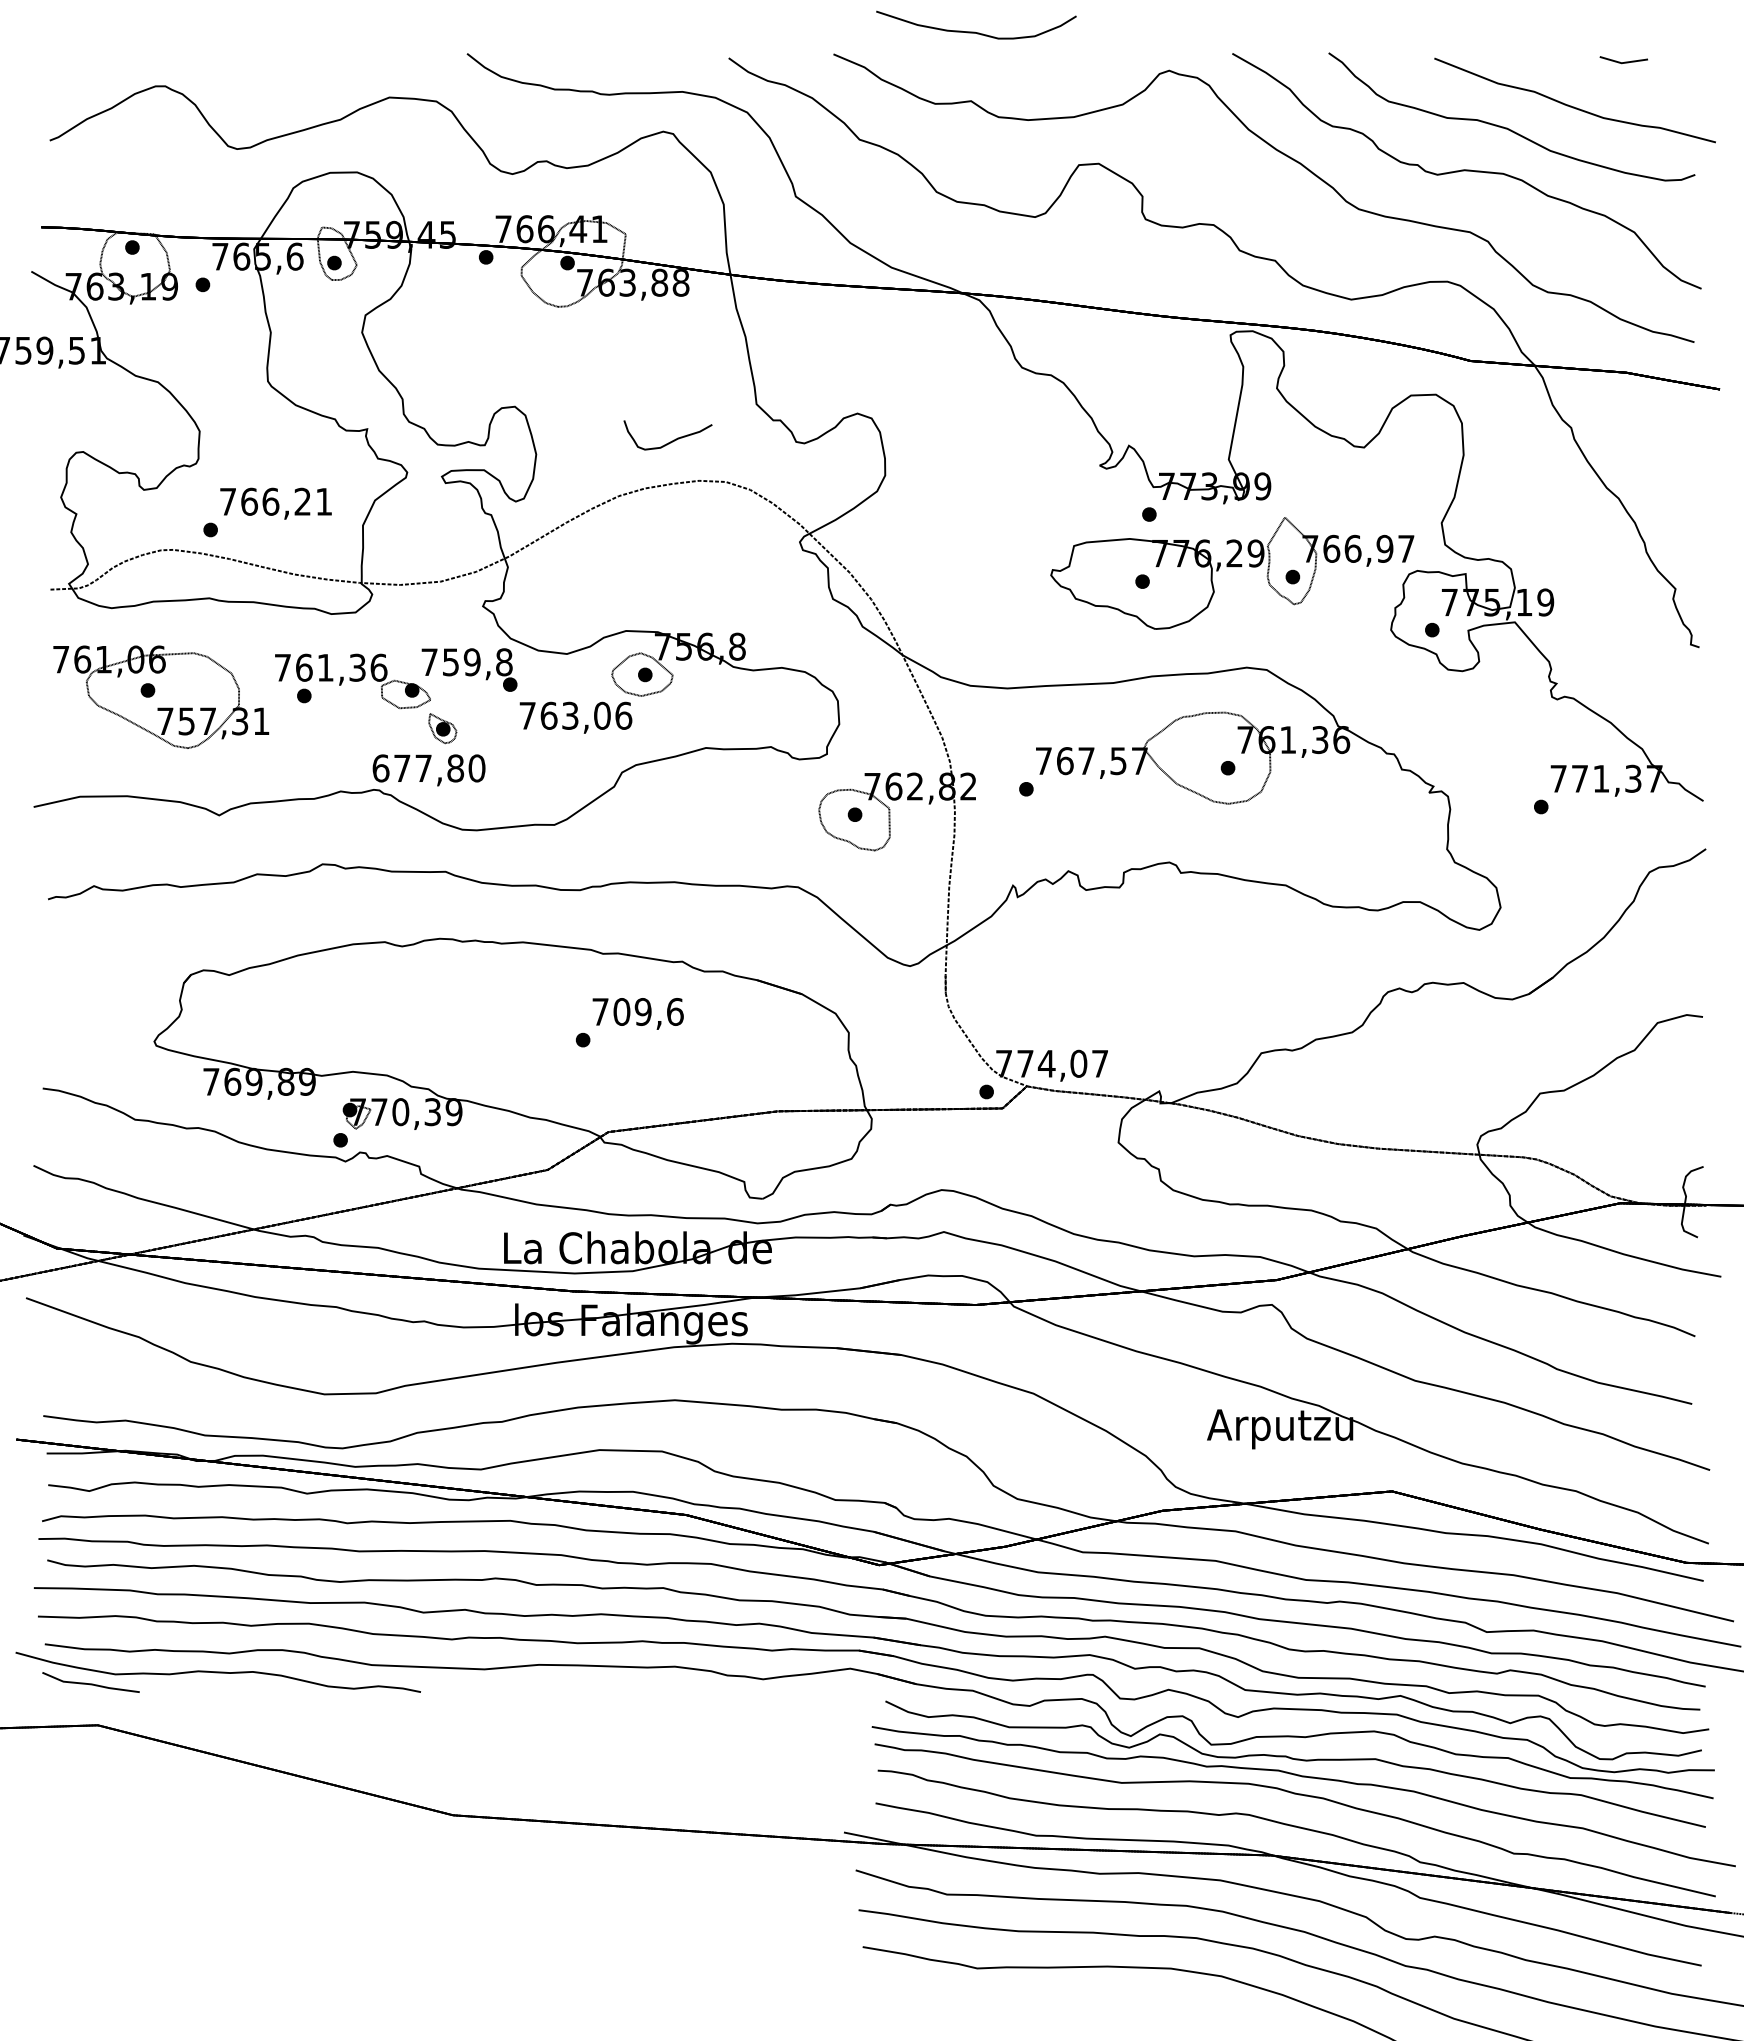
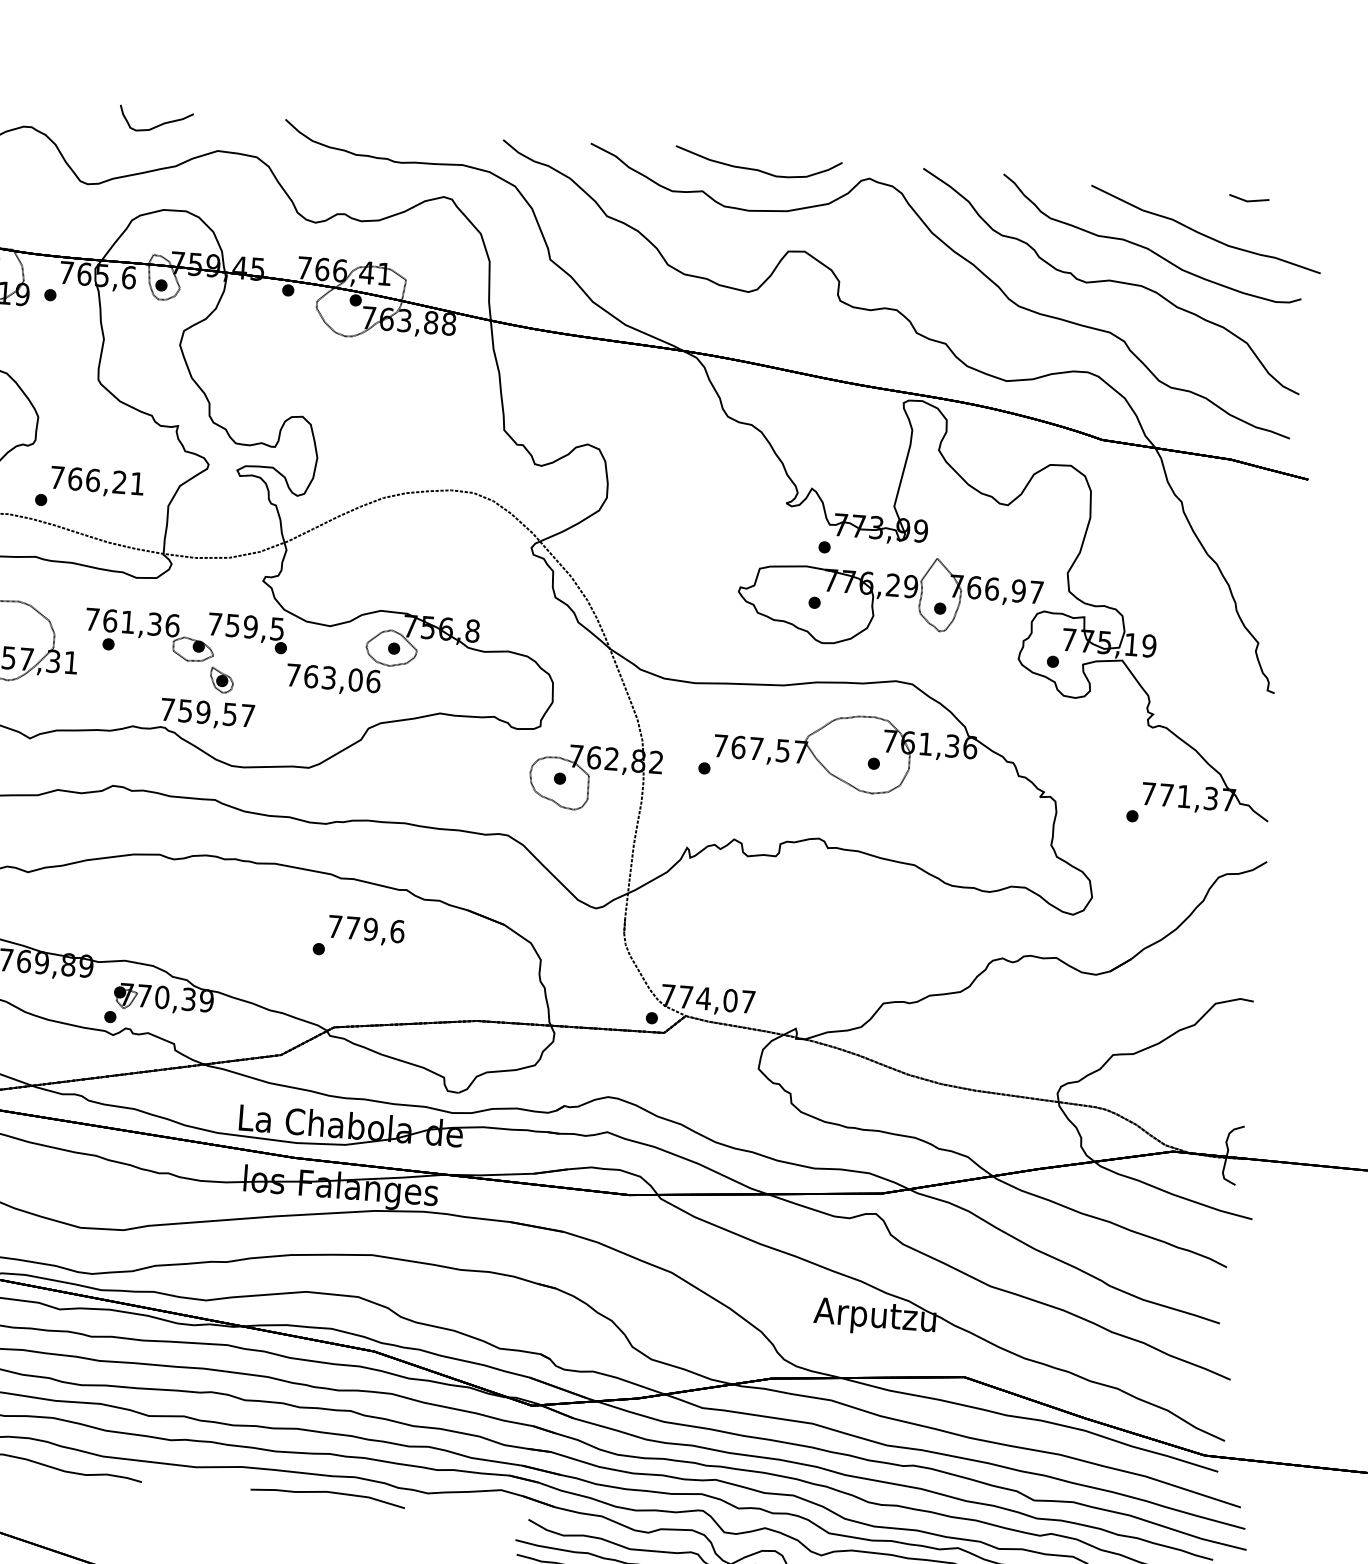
curve: (974, 31) -> (756, 168), moved
curve: (670, 441) -> (157, 125), moved
text: (504, 662) -> (277, 629), 759,8 -> 759,5
text: (428, 768) -> (207, 712), 677,80 -> 759,57
text: (621, 1011) -> (352, 927), 709,6 -> 779,6
curve: (644, 1687) -> (328, 1492), added

